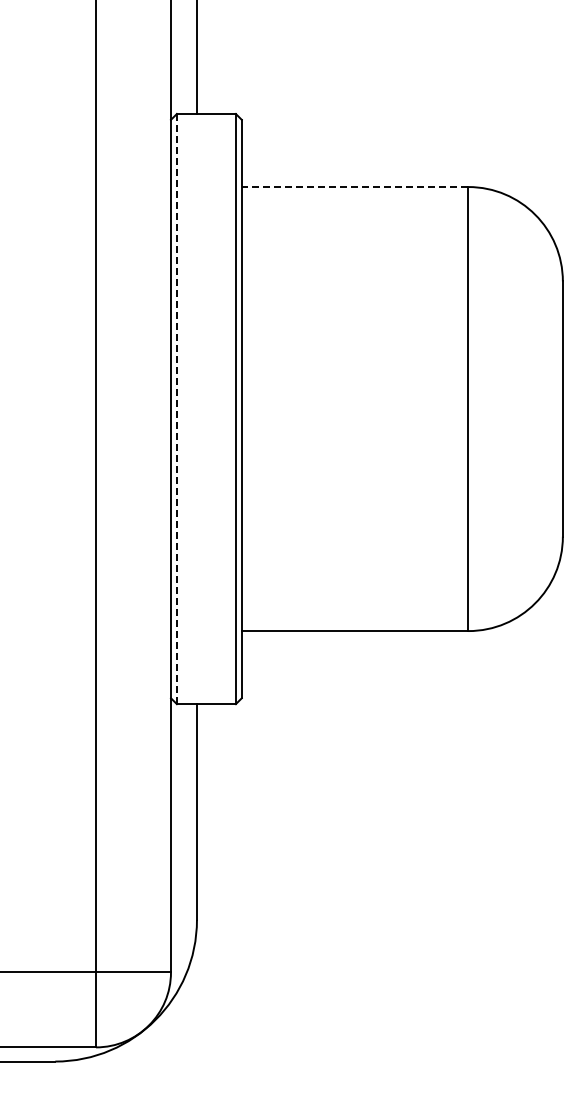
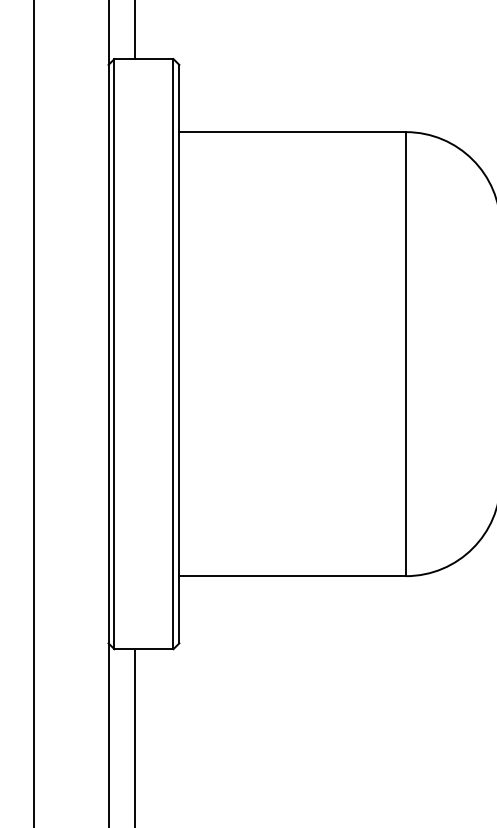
line: (354, 187) -> (292, 132), dashed -> solid
line: (176, 409) -> (114, 354), dashed -> solid

